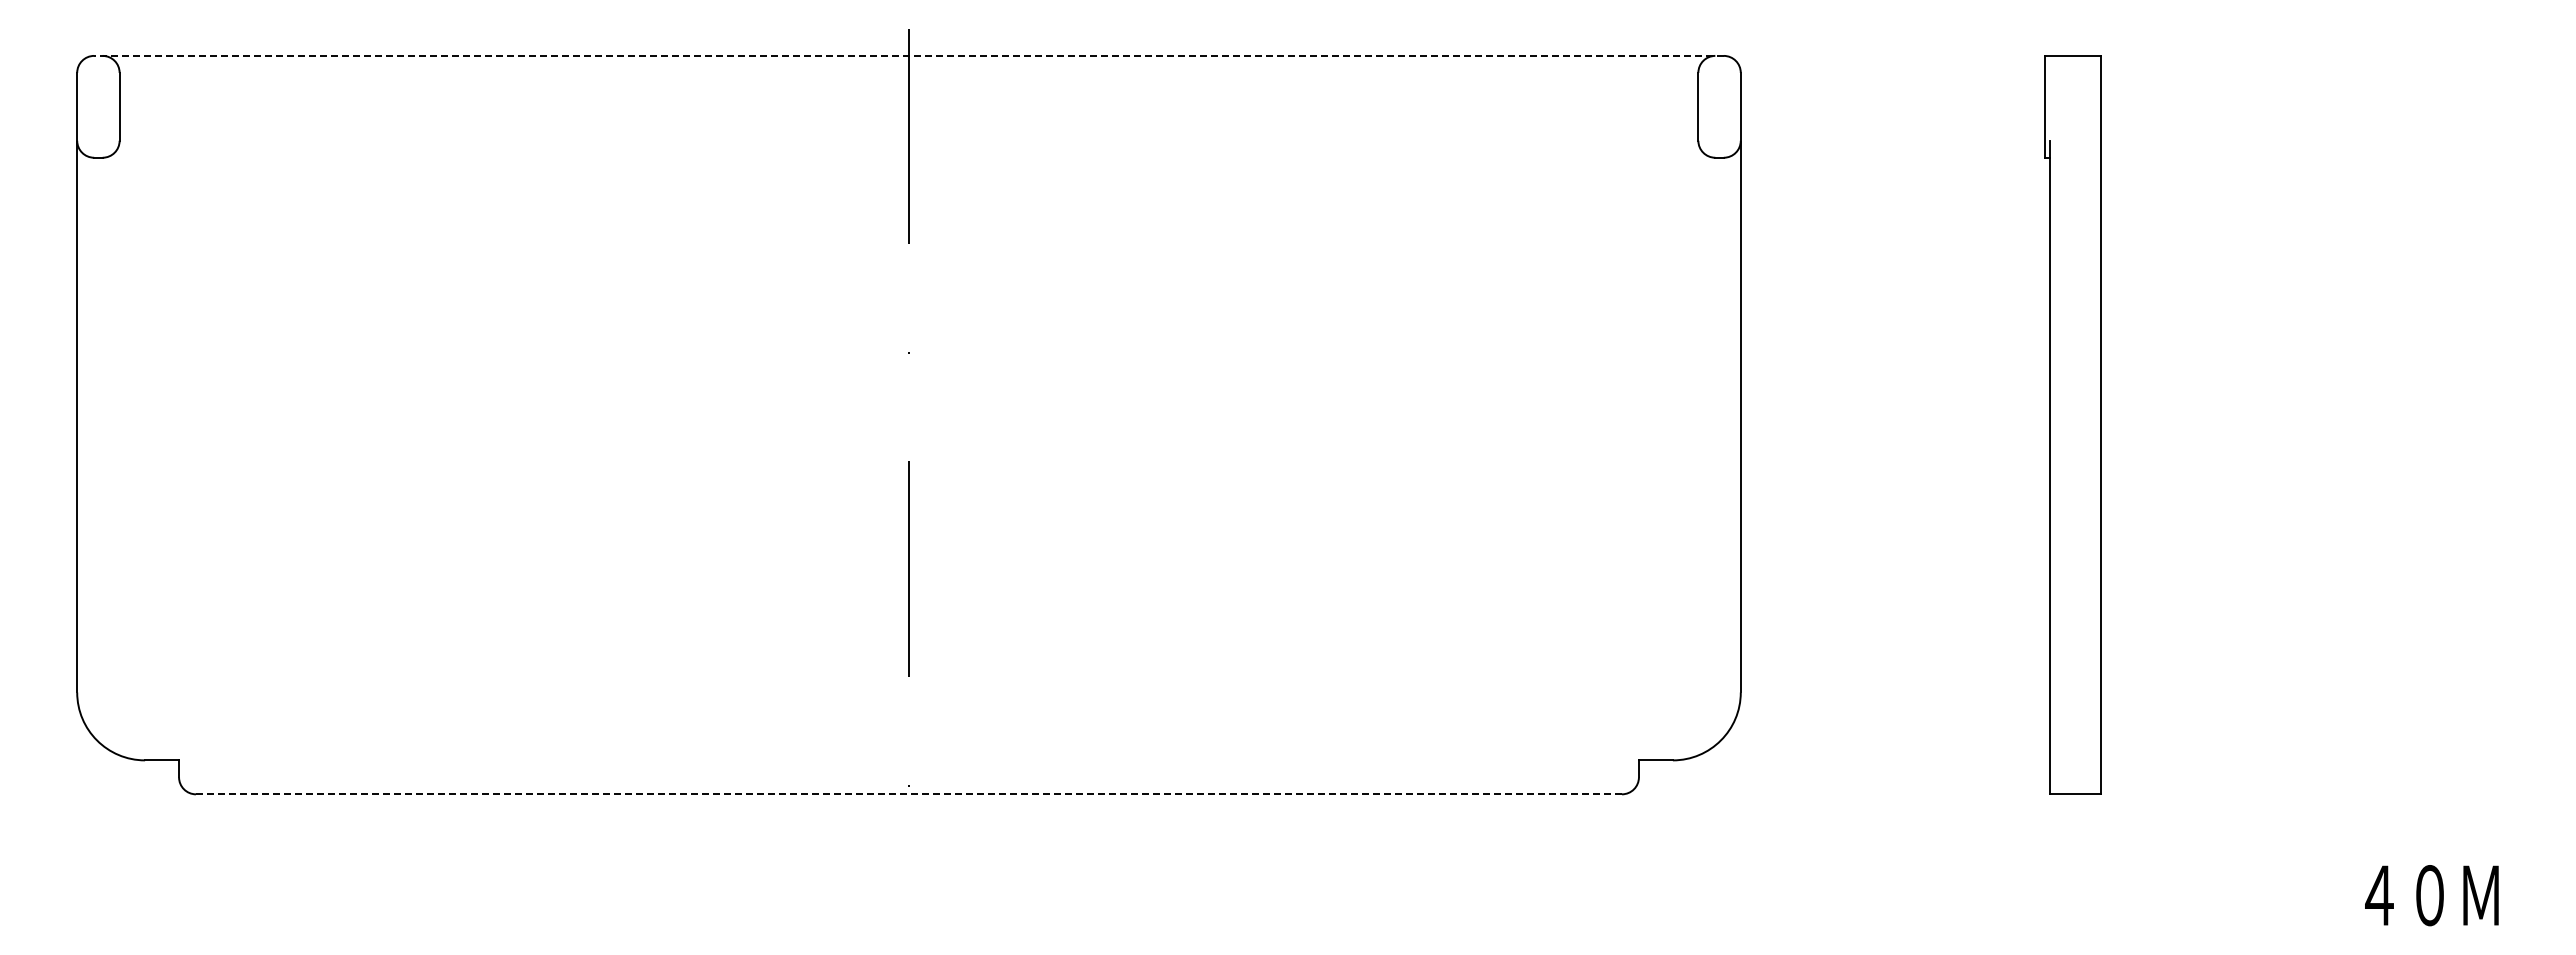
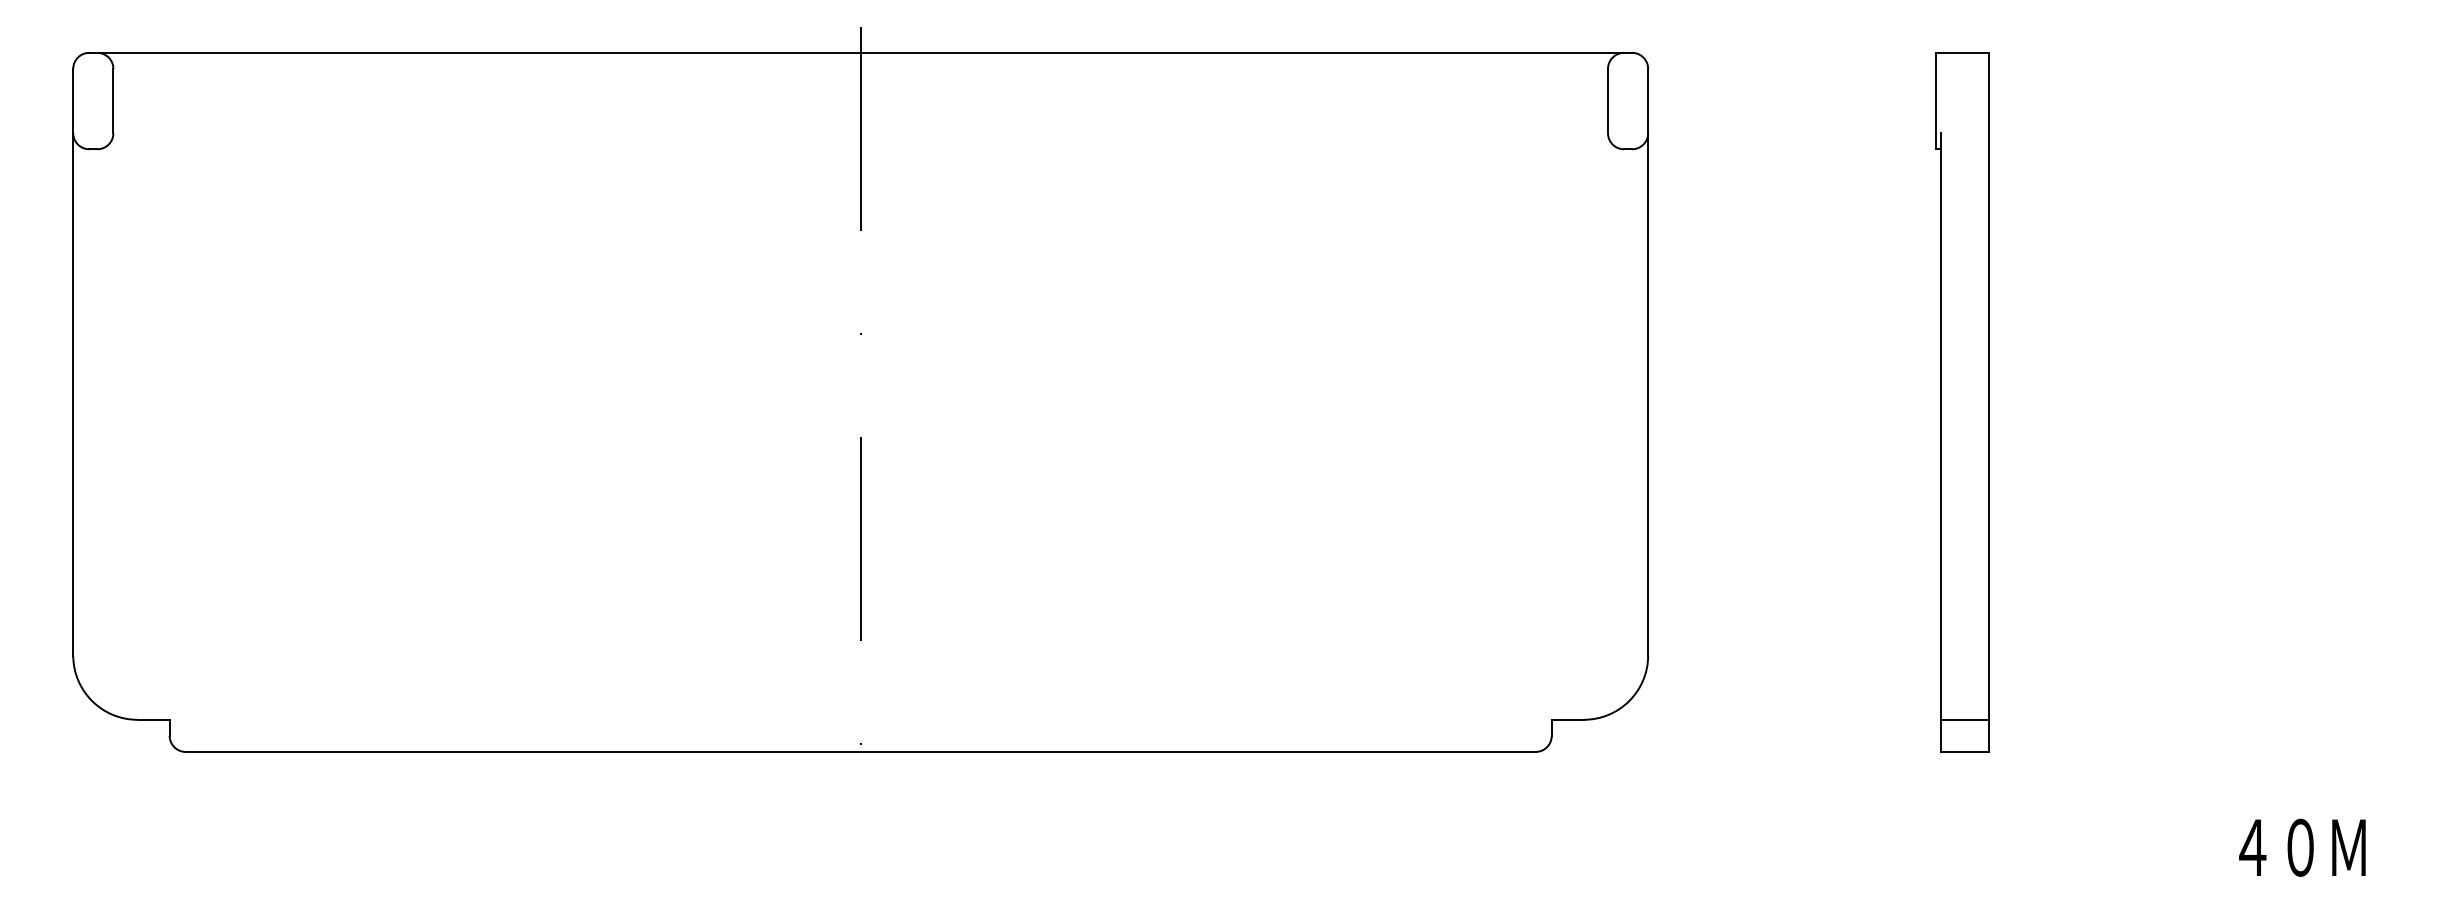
line: (909, 55) -> (861, 52), dashed -> solid
line: (2075, 760) -> (1965, 719), added
line: (909, 794) -> (861, 752), dashed -> solid

